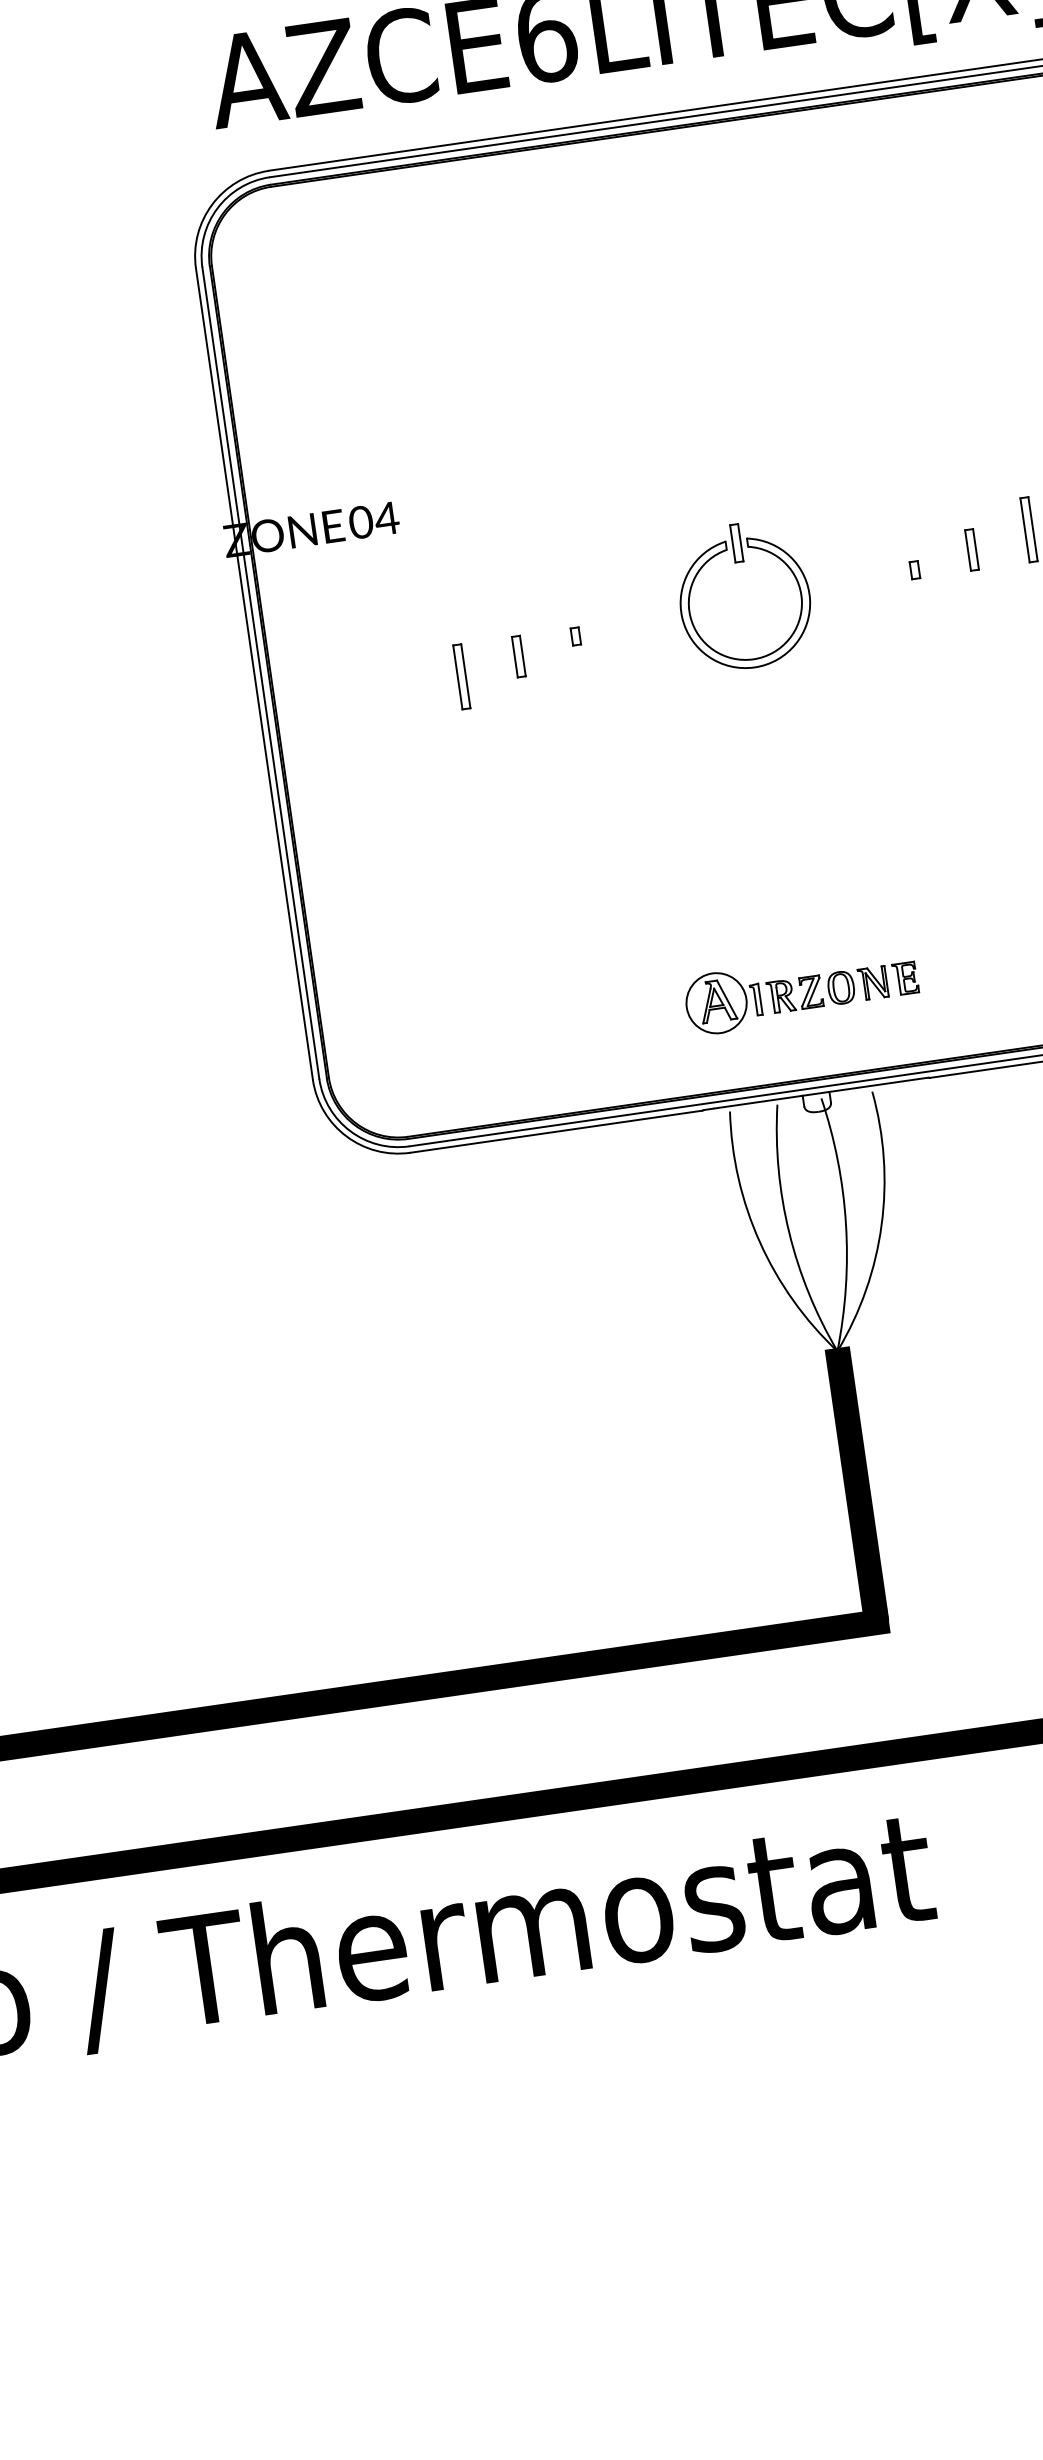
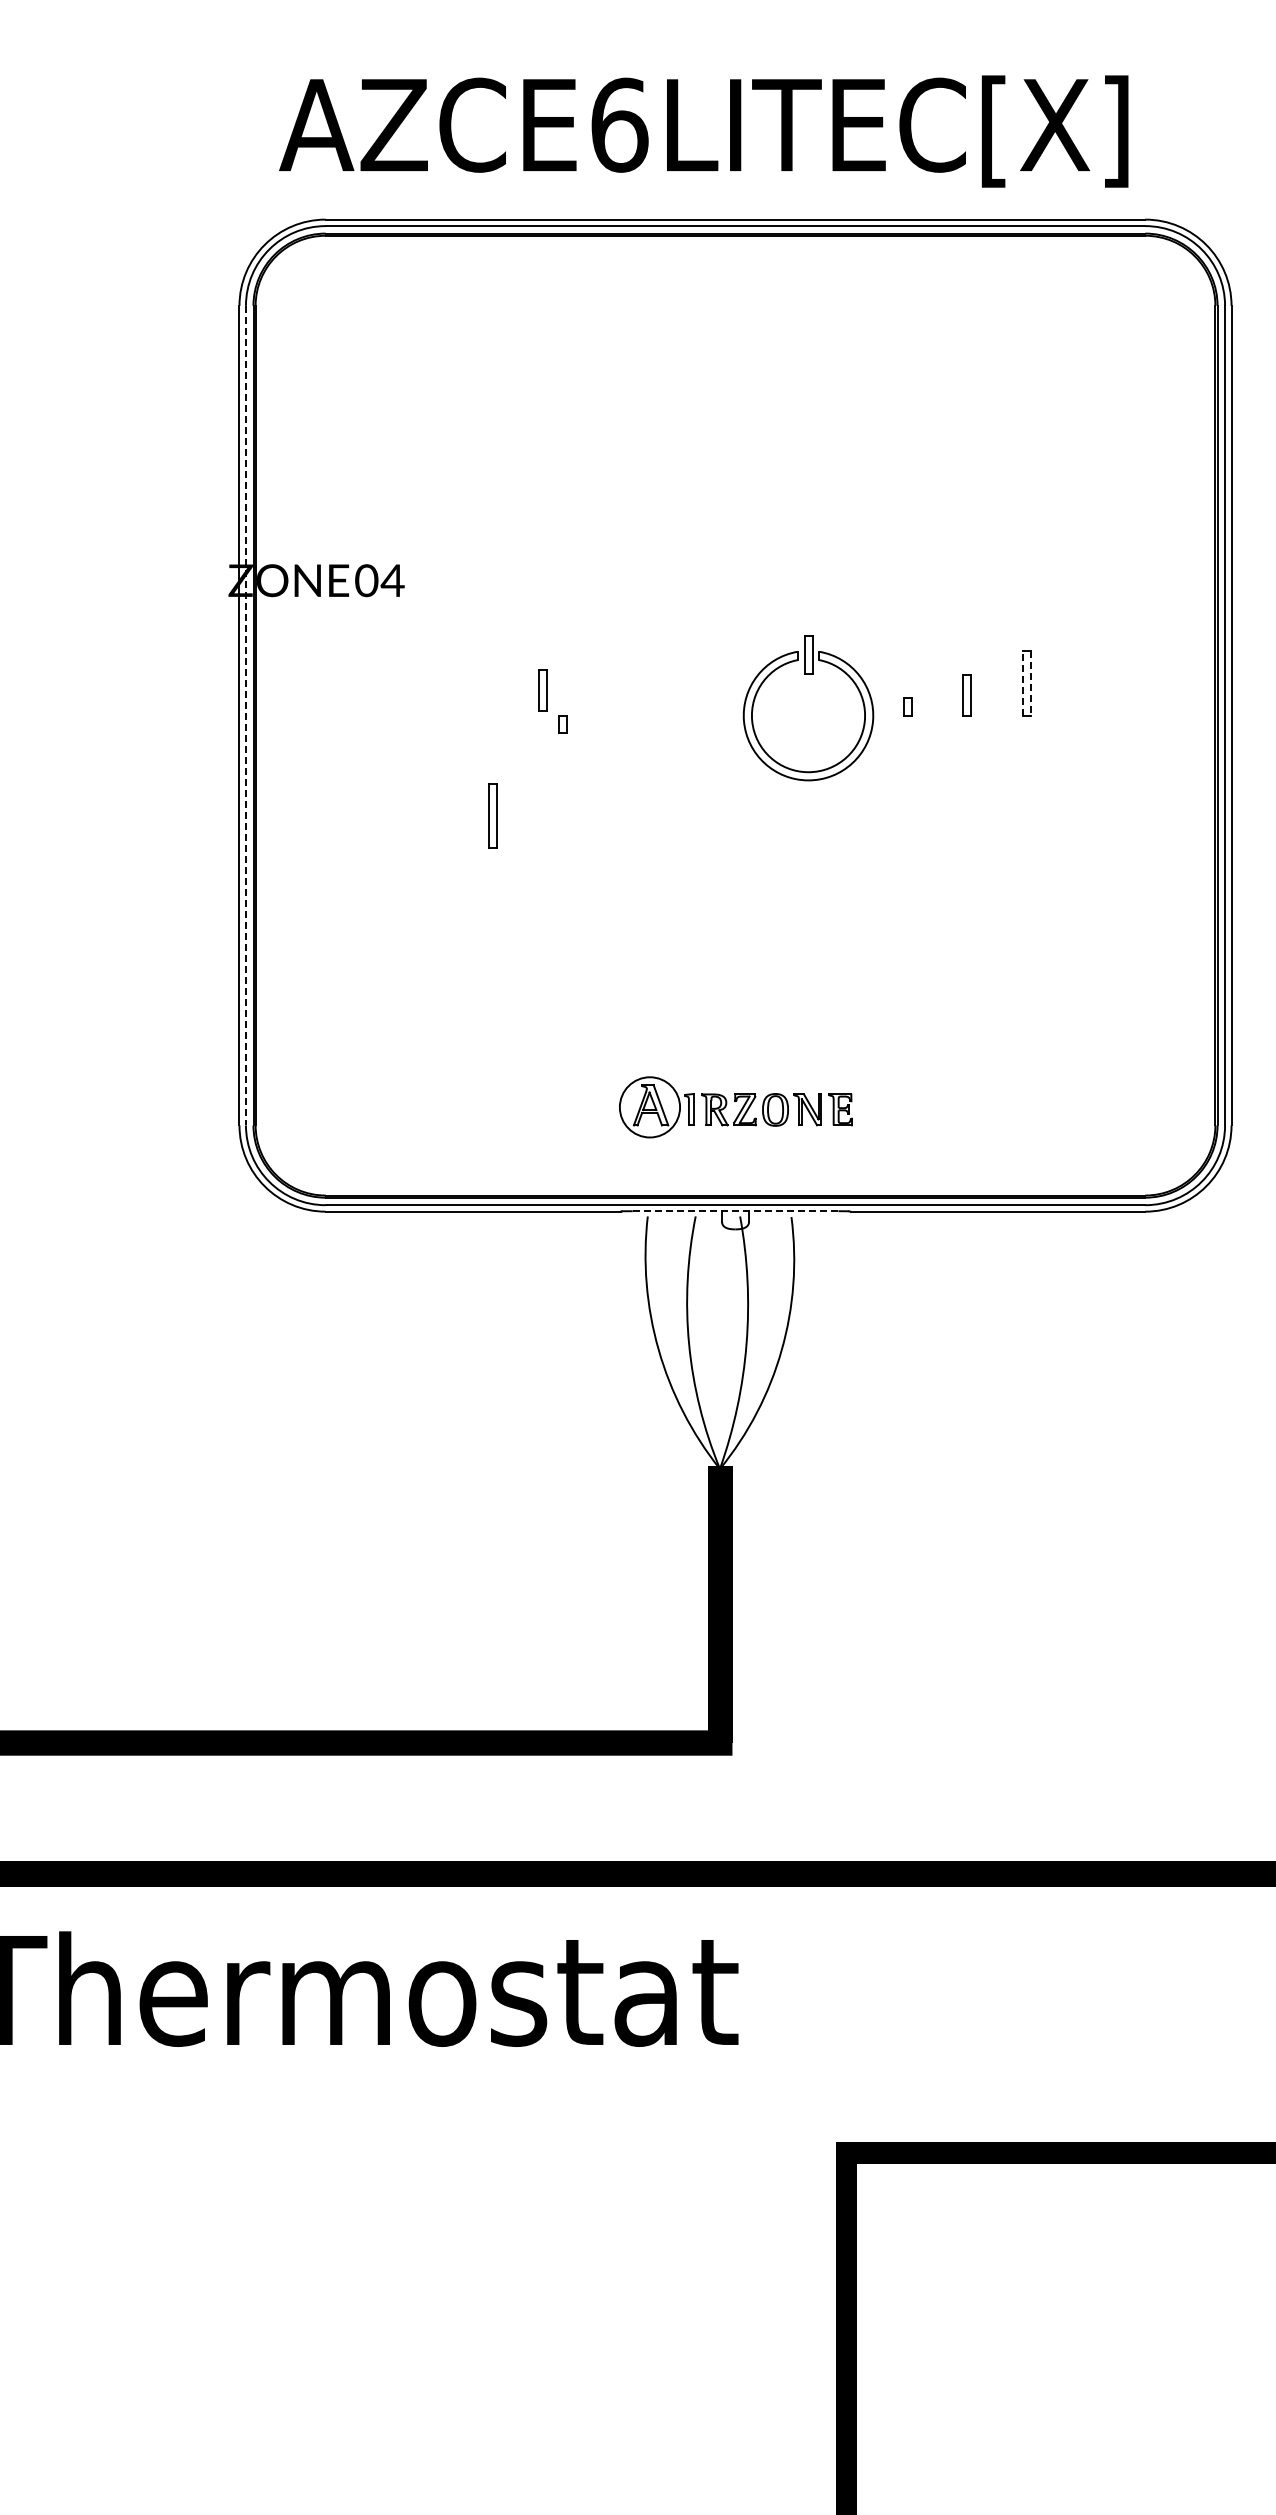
line: (1024, 529) -> (1022, 682), solid -> dashed
line: (1032, 529) -> (1030, 683), solid -> dashed
part: (739, 562) -> (808, 674), moved
part: (518, 657) -> (542, 690), moved
line: (260, 673) -> (245, 715), solid -> dashed
part: (460, 676) -> (492, 815), moved
line: (816, 1094) -> (735, 1211), solid -> dashed

